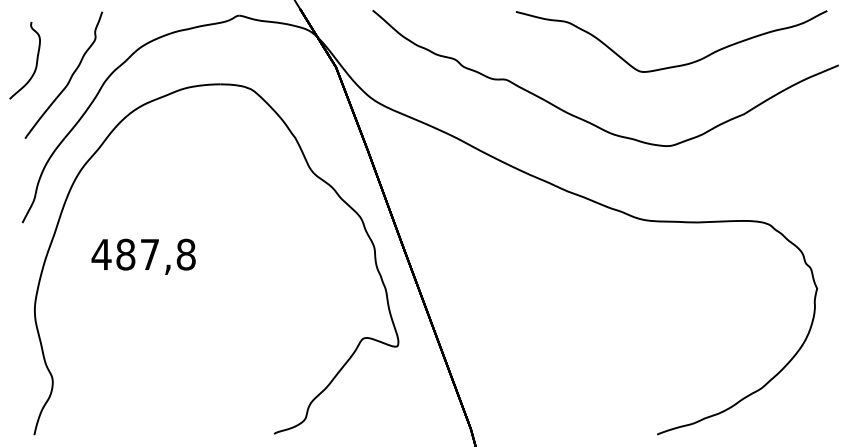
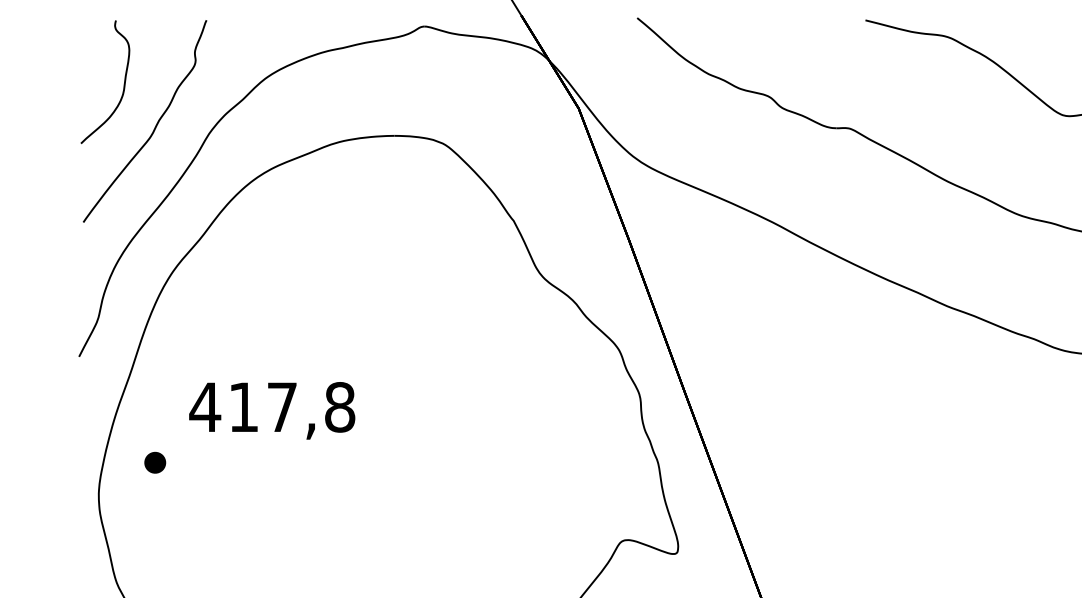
curve: (35, 64) -> (122, 88), moved
text: (125, 254) -> (243, 407), 487,8 -> 417,8
part: (69, 289) -> (154, 462), added

